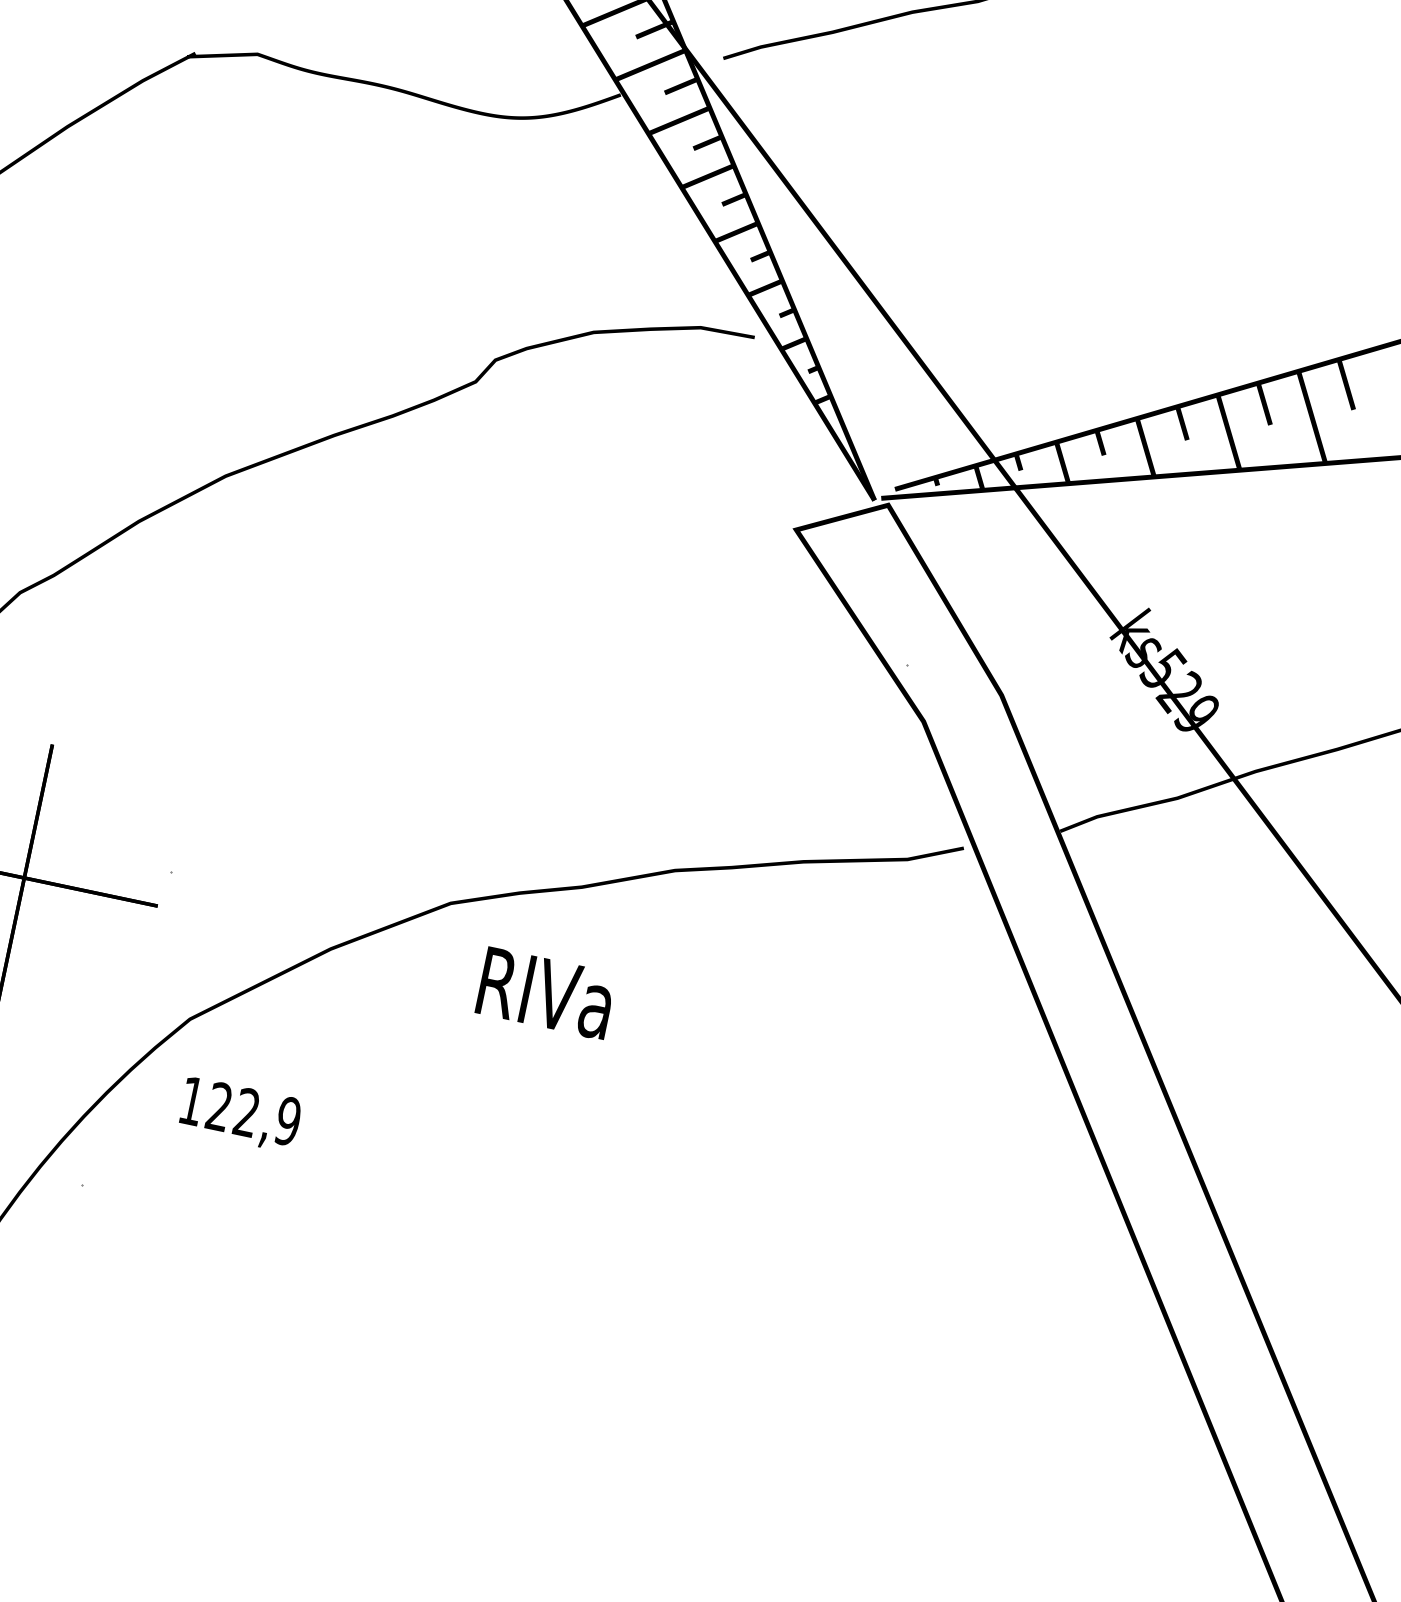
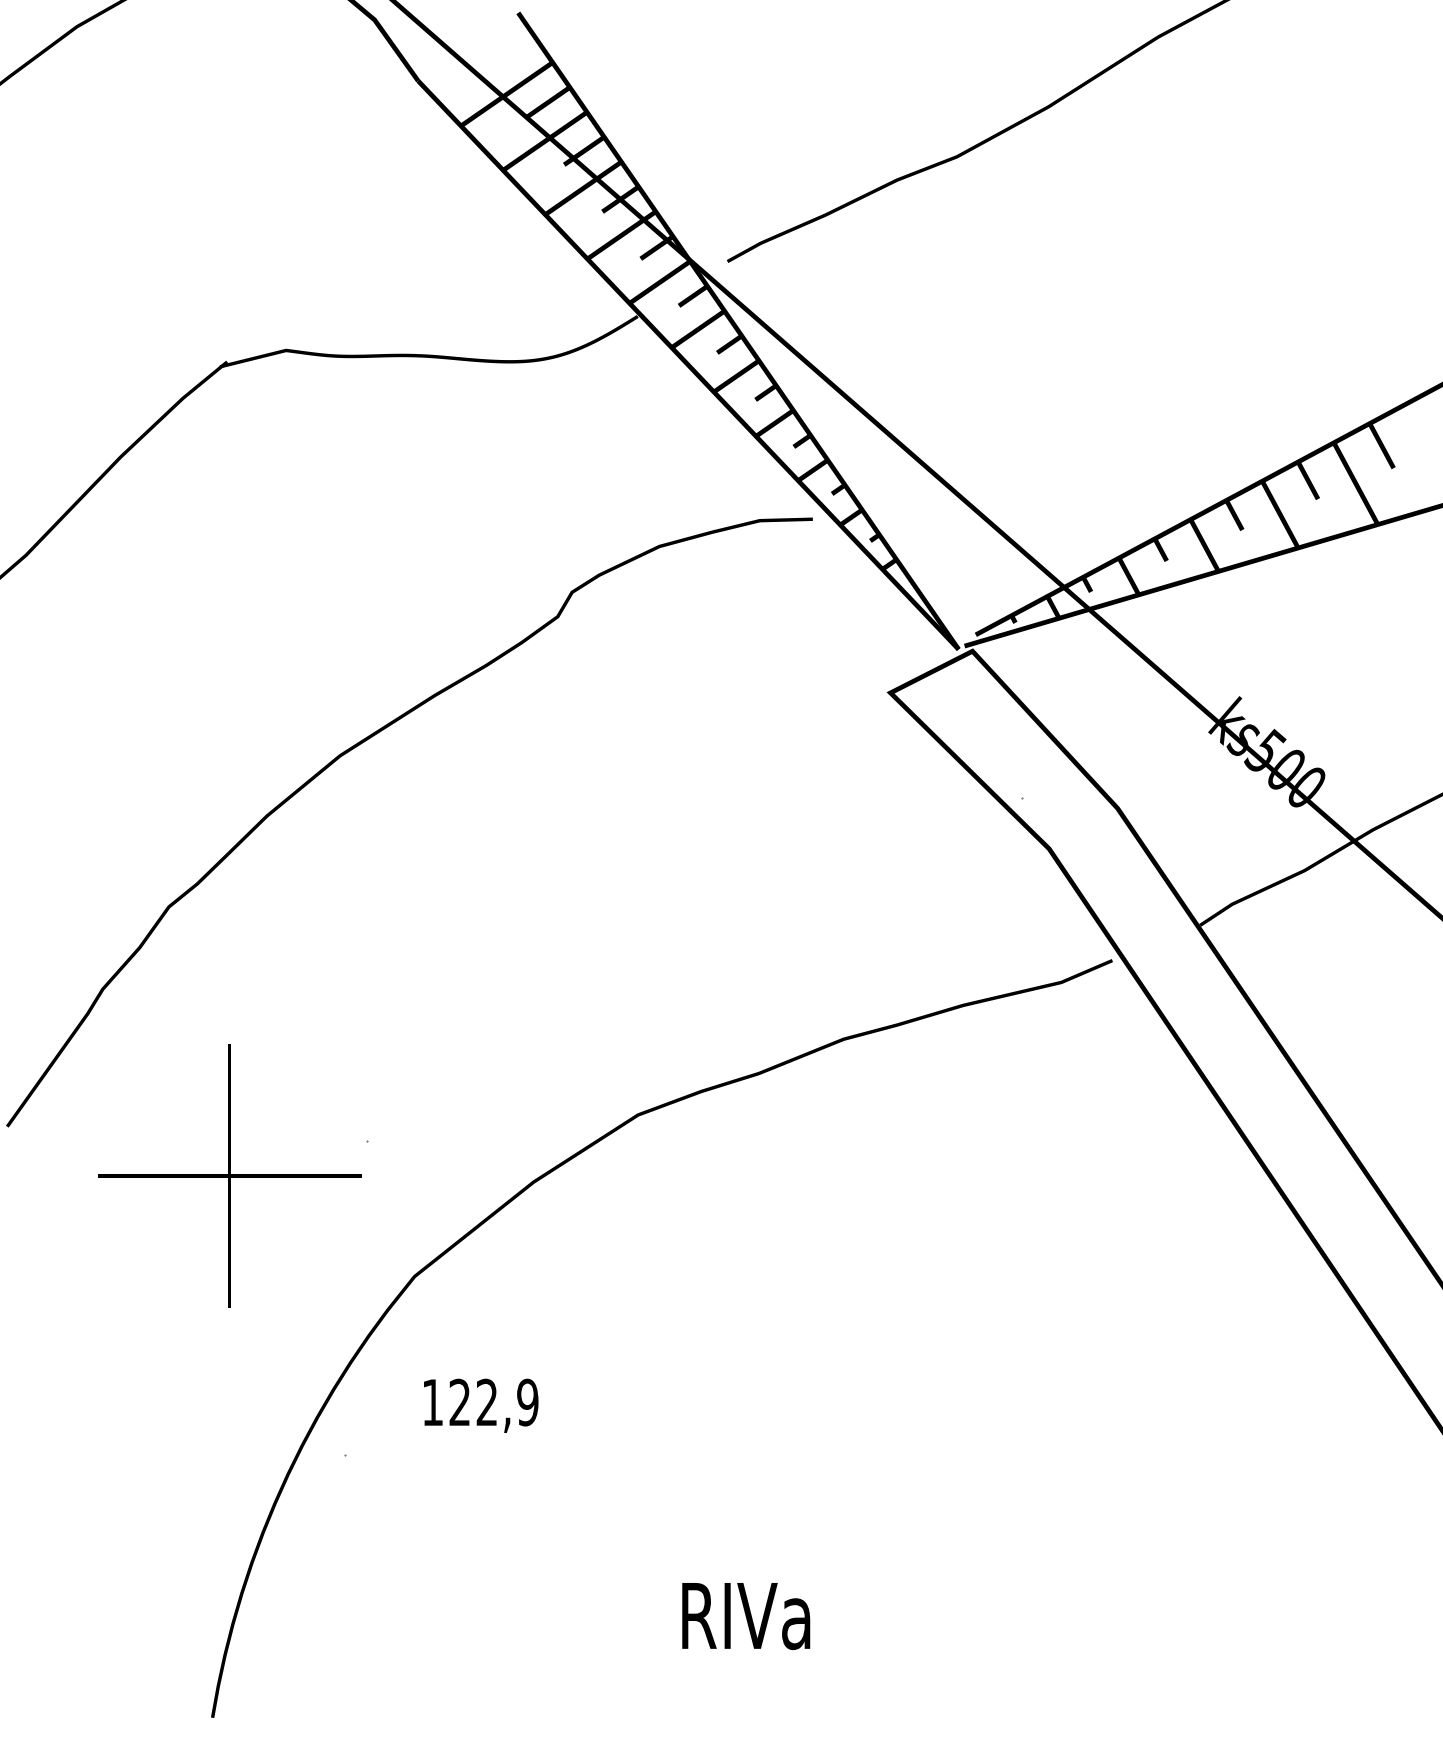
text: (1187, 701) -> (1294, 777), ks529 -> ks500
text: (546, 993) -> (746, 1616), moved
text: (240, 1114) -> (481, 1405), moved

